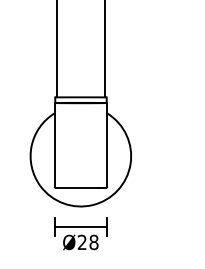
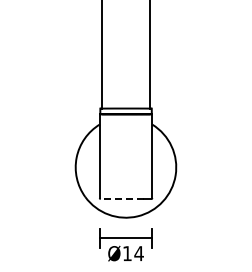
line: (77, 188) -> (122, 199), solid -> dashed
text: (88, 242) -> (133, 253), Ø28 -> Ø14

